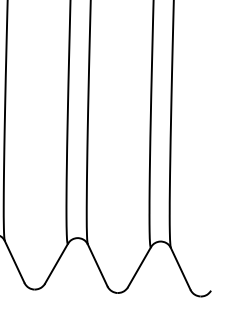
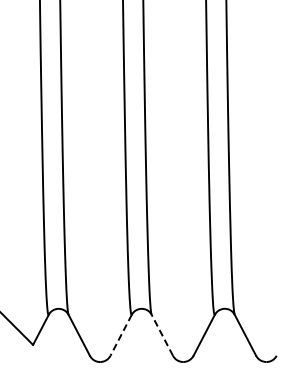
line: (55, 263) -> (120, 335), solid -> dashed
line: (97, 264) -> (162, 334), solid -> dashed

